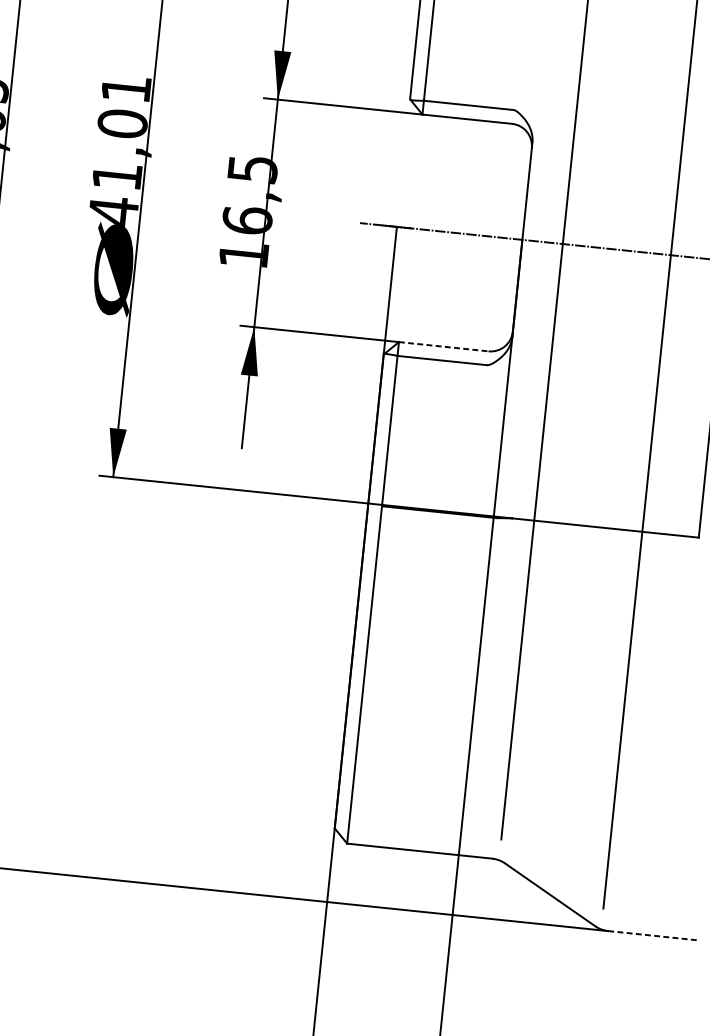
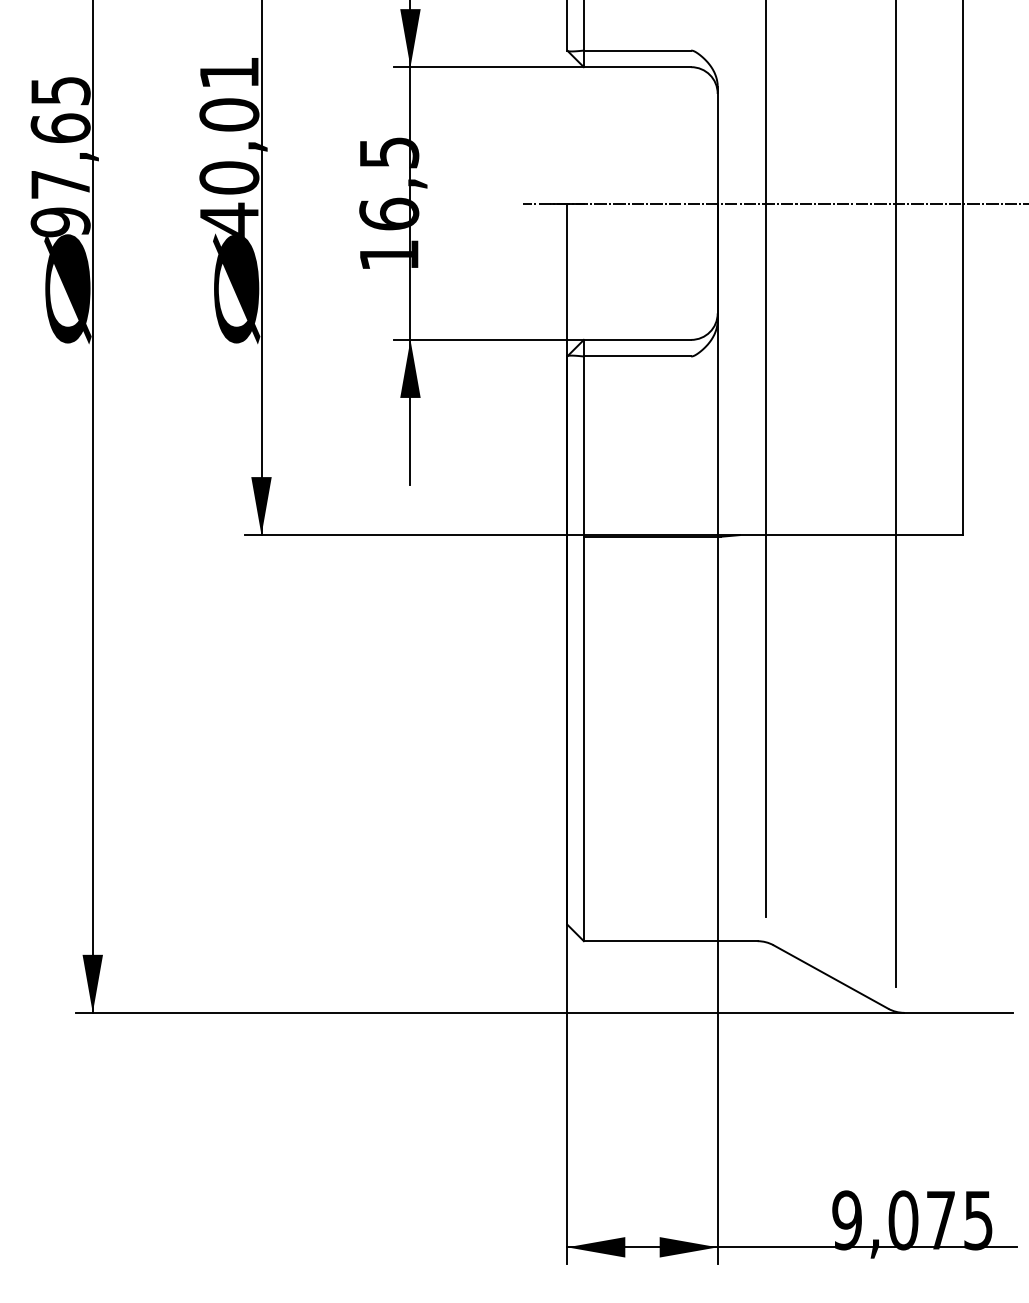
text: (117, 176) -> (229, 177), 41,01 -> 40,01
line: (443, 346) -> (637, 339), dashed -> solid
line: (654, 935) -> (959, 1012), dashed -> solid

